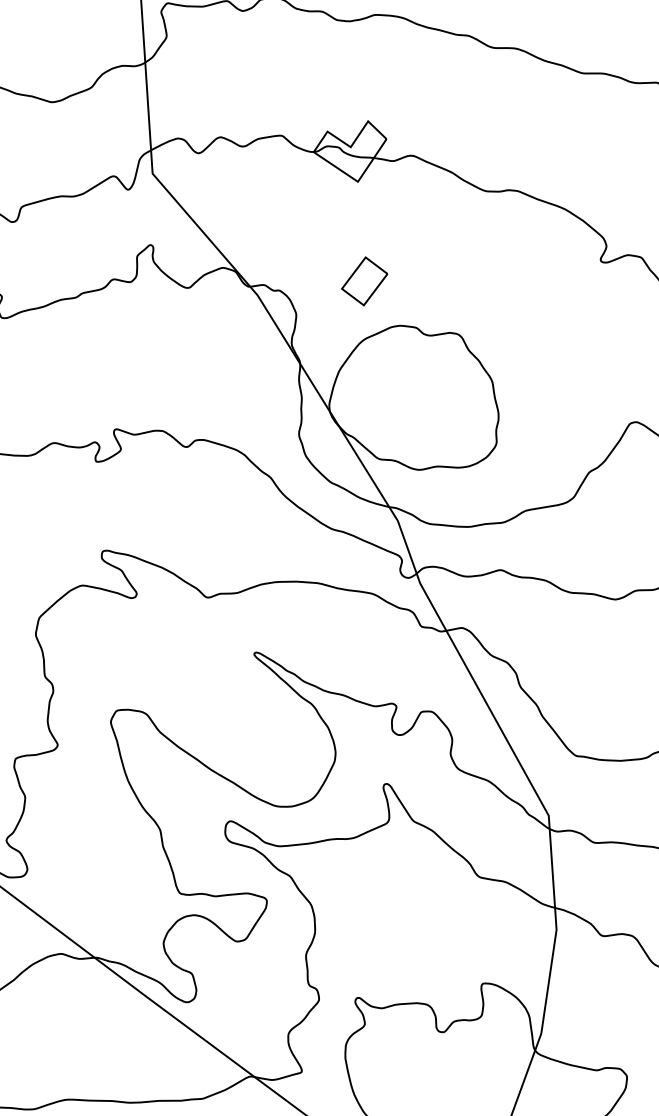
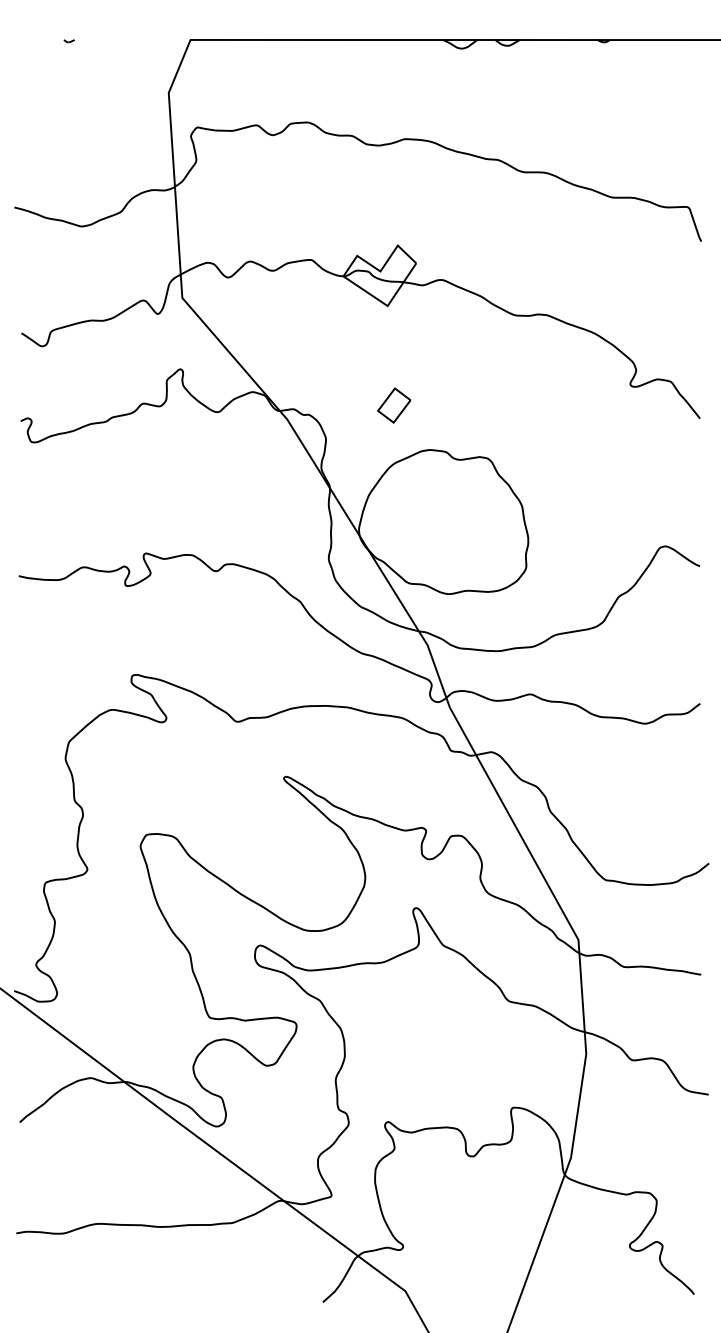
part: (363, 281) -> (393, 405), size x0.71

